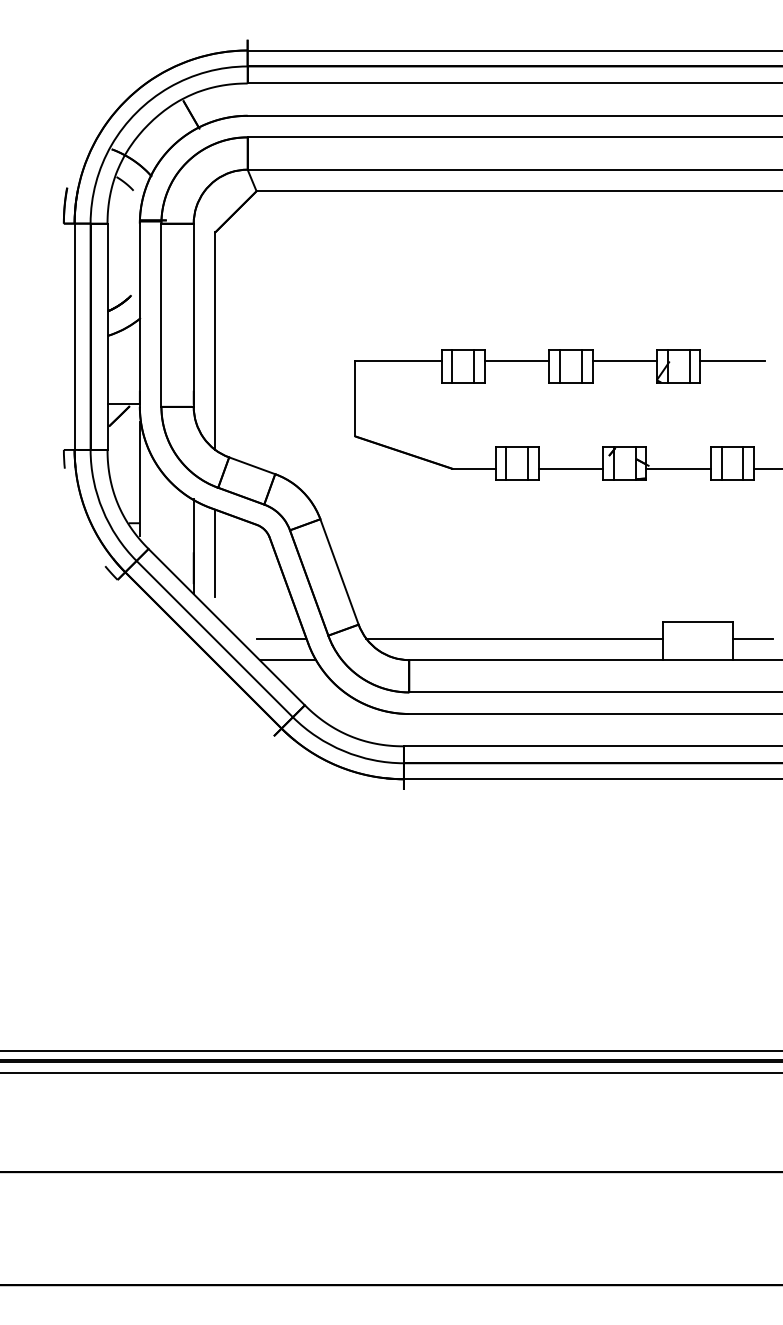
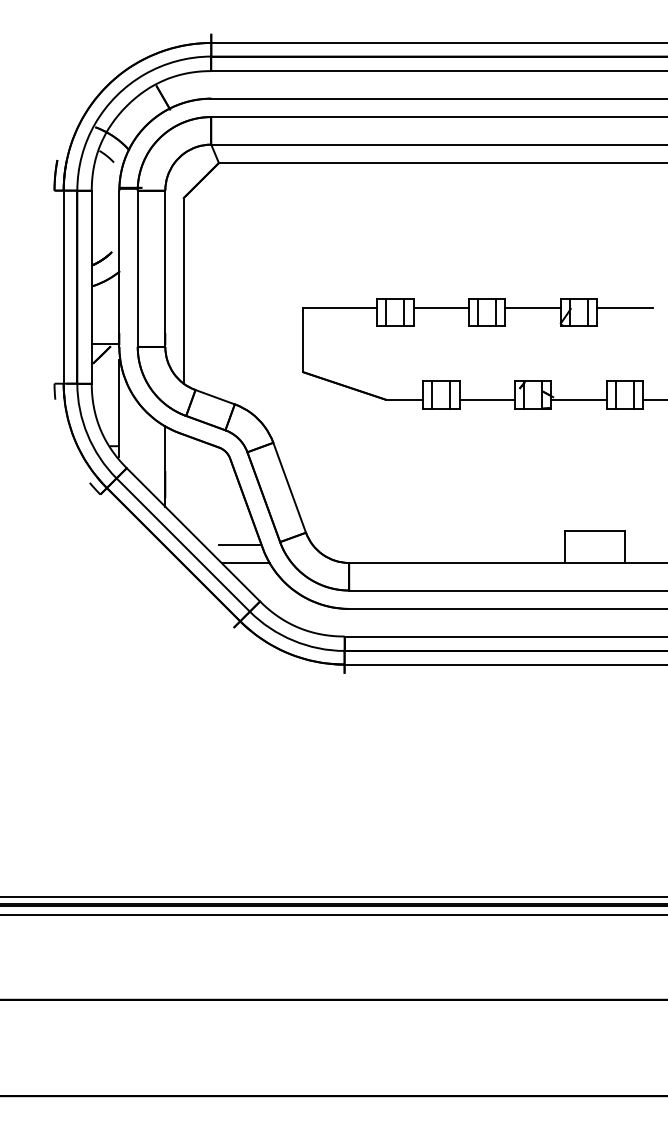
line: (215, 553) -> (183, 472), removed
line: (514, 638) -> (438, 544), removed
line: (752, 638) -> (641, 544), removed

